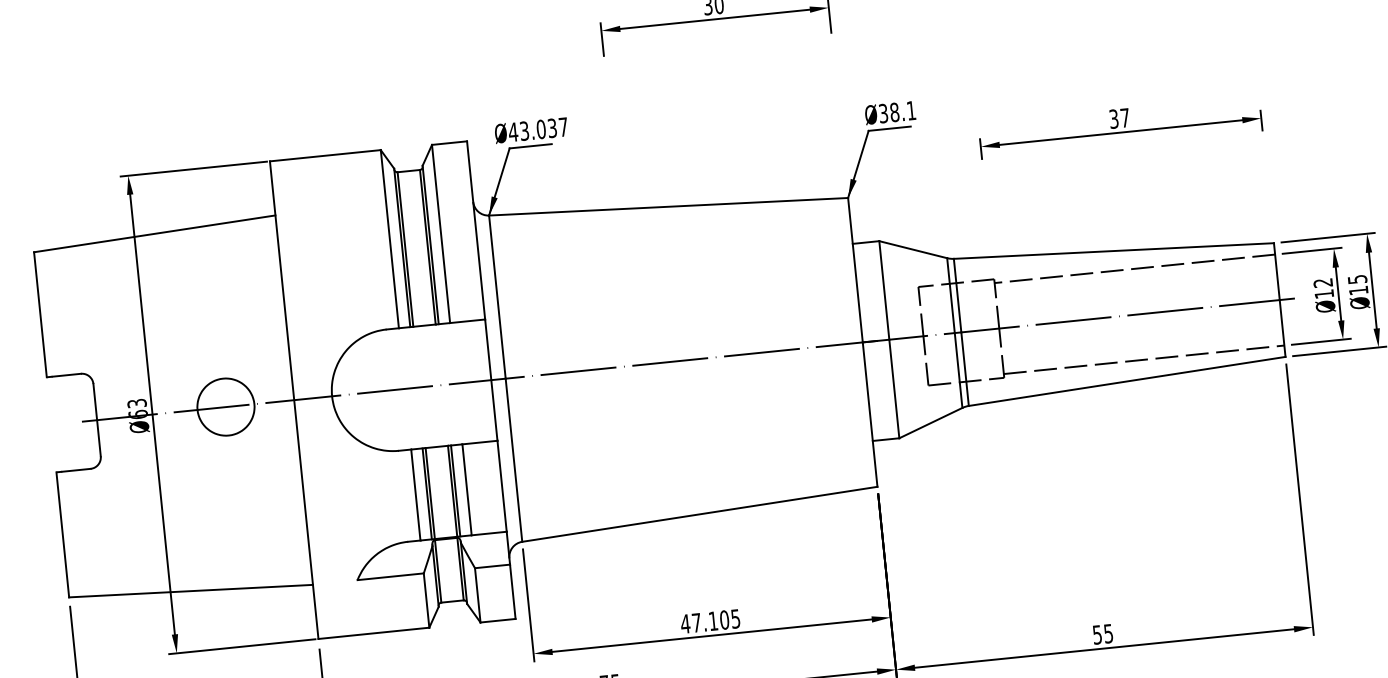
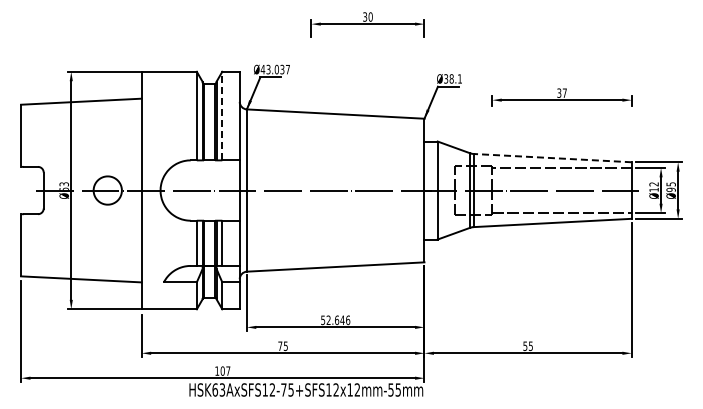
line: (441, 232) -> (222, 115), solid -> dashed
line: (1113, 251) -> (552, 158), solid -> dashed
text: (1357, 290) -> (670, 189), Ø15 -> Ø95
text: (710, 621) -> (335, 320), 47.105 -> 52.646

